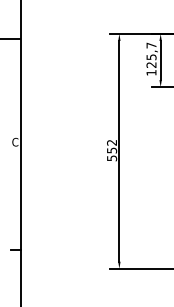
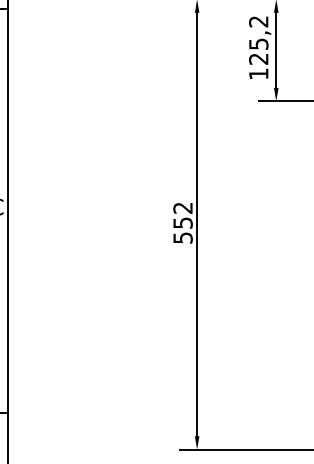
text: (151, 45) -> (258, 21), 125,7 -> 125,2

